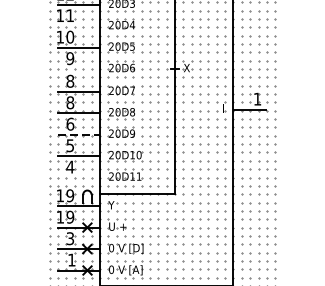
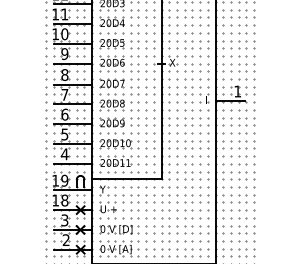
line: (78, 26) -> (72, 24), added
line: (78, 68) -> (72, 63), added
text: (69, 102) -> (64, 94), 8 -> 7
line: (79, 134) -> (73, 124), dashed -> solid
line: (78, 177) -> (72, 163), added
text: (69, 217) -> (64, 200), 19 -> 18
text: (71, 259) -> (65, 239), 1 -> 2

